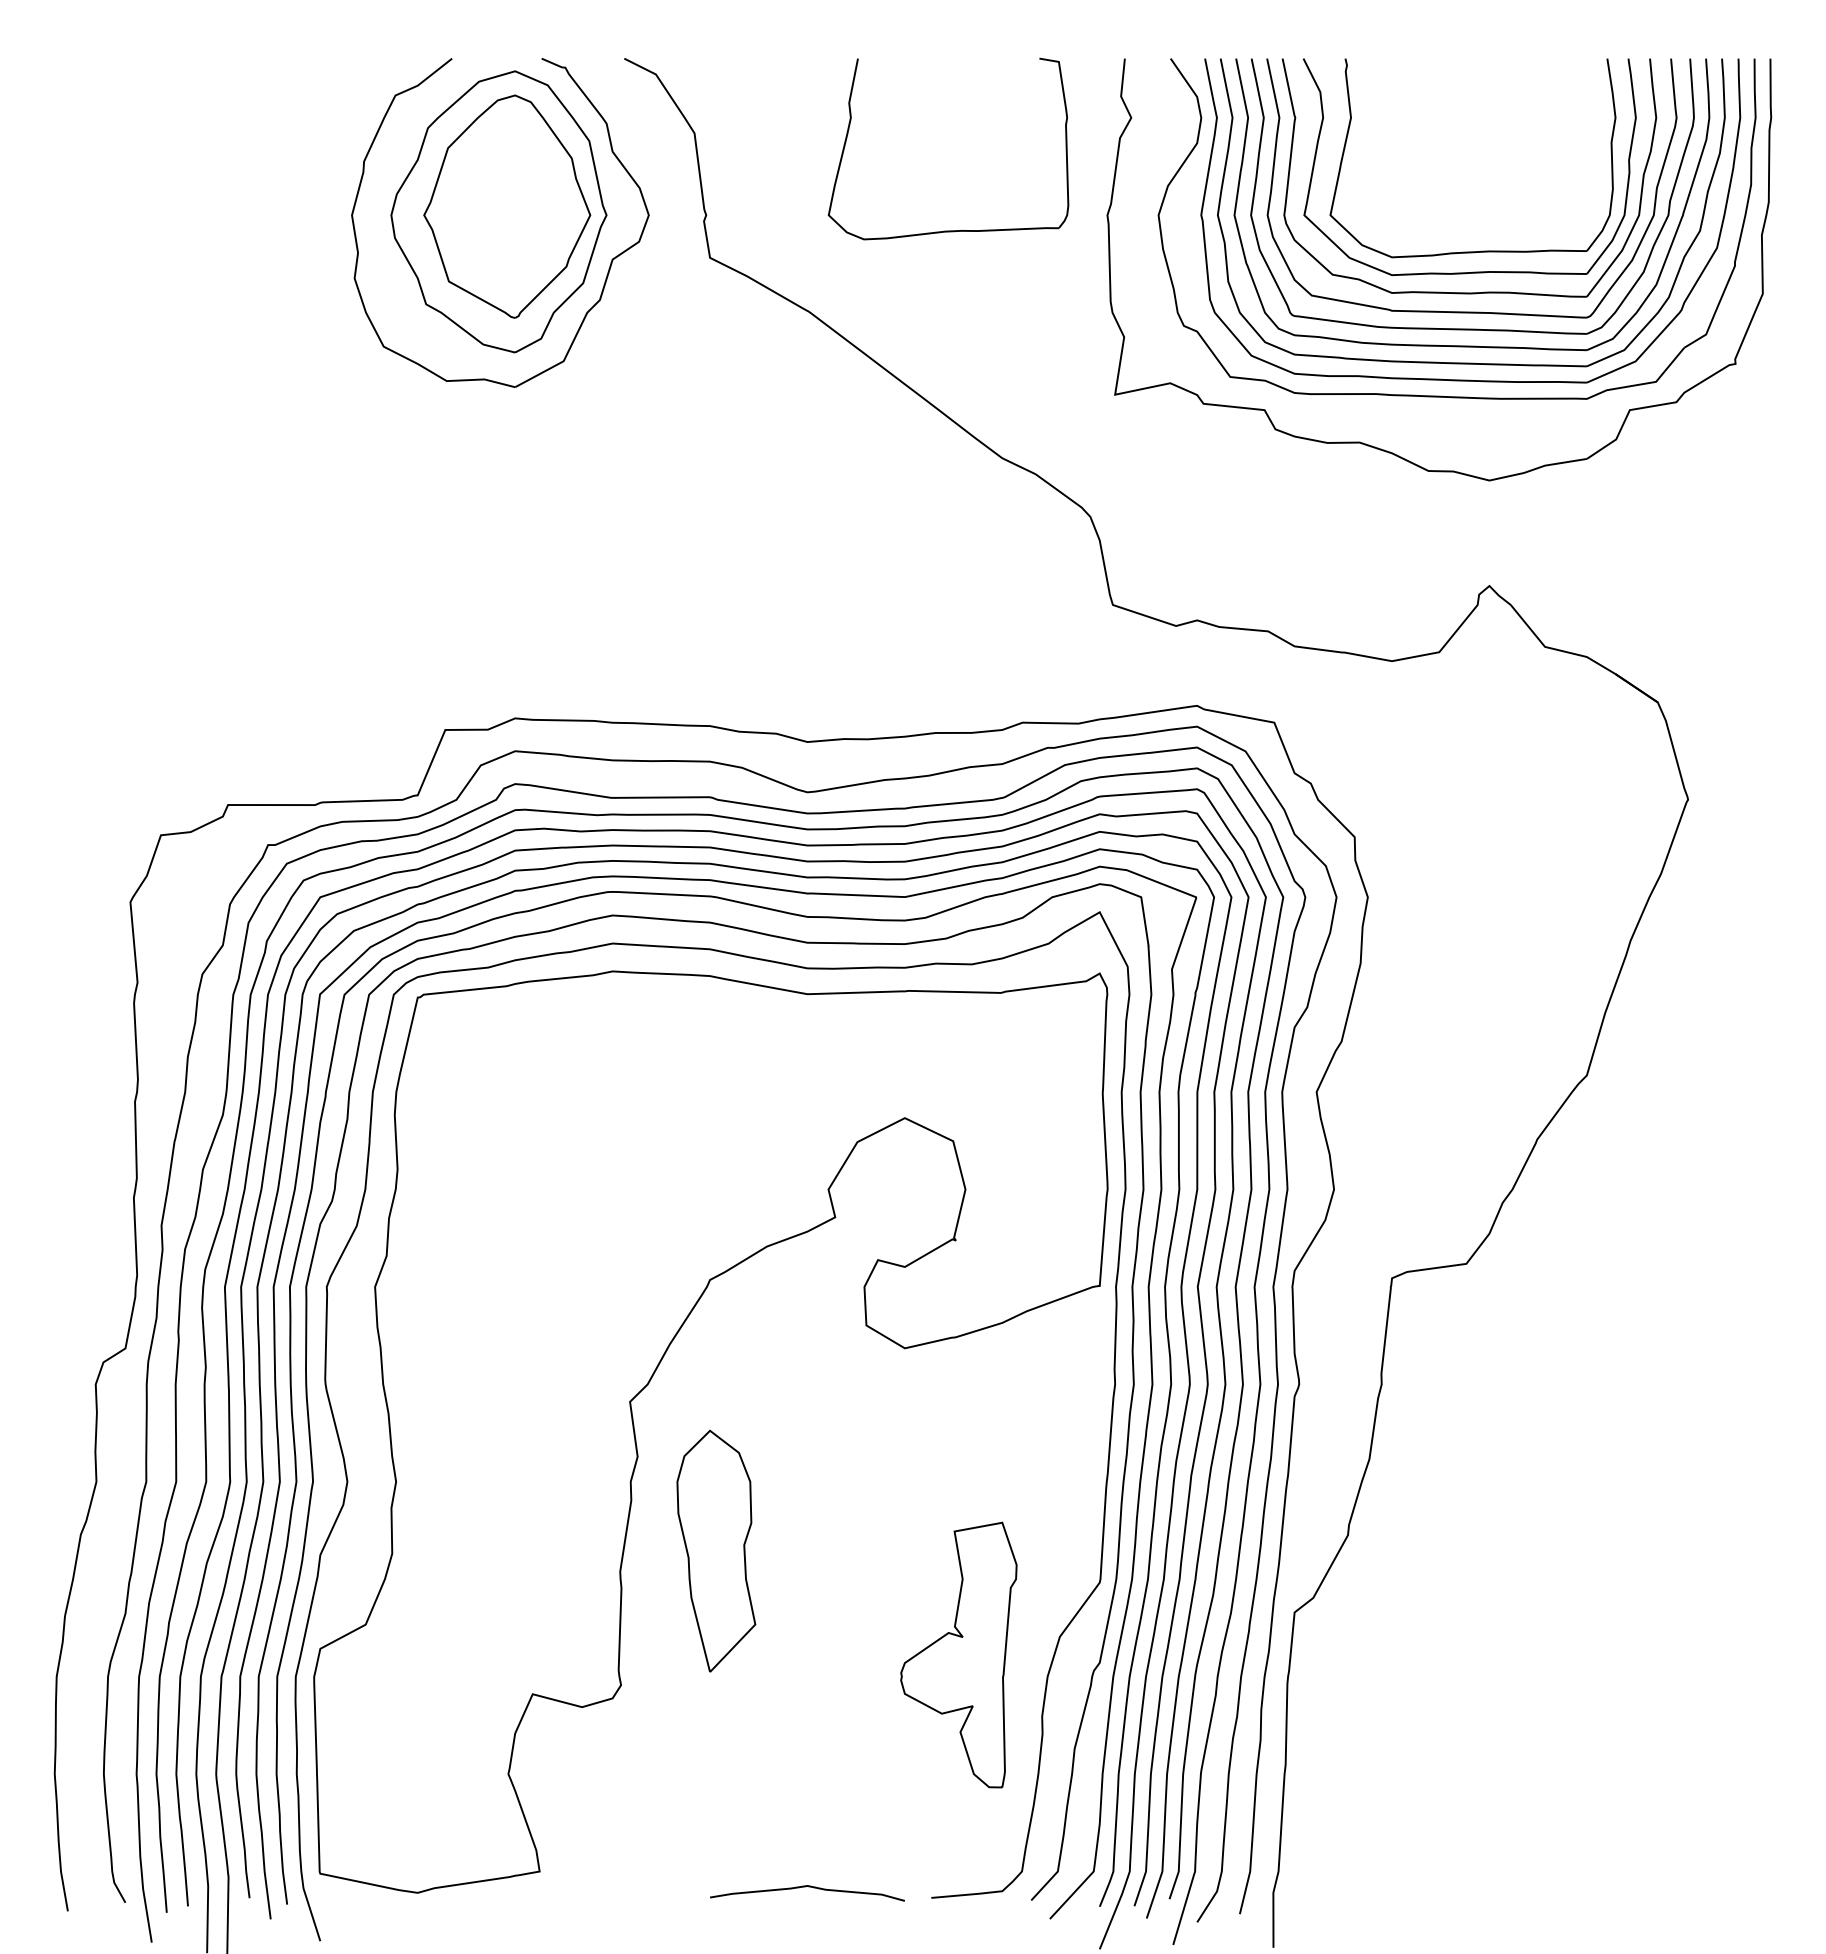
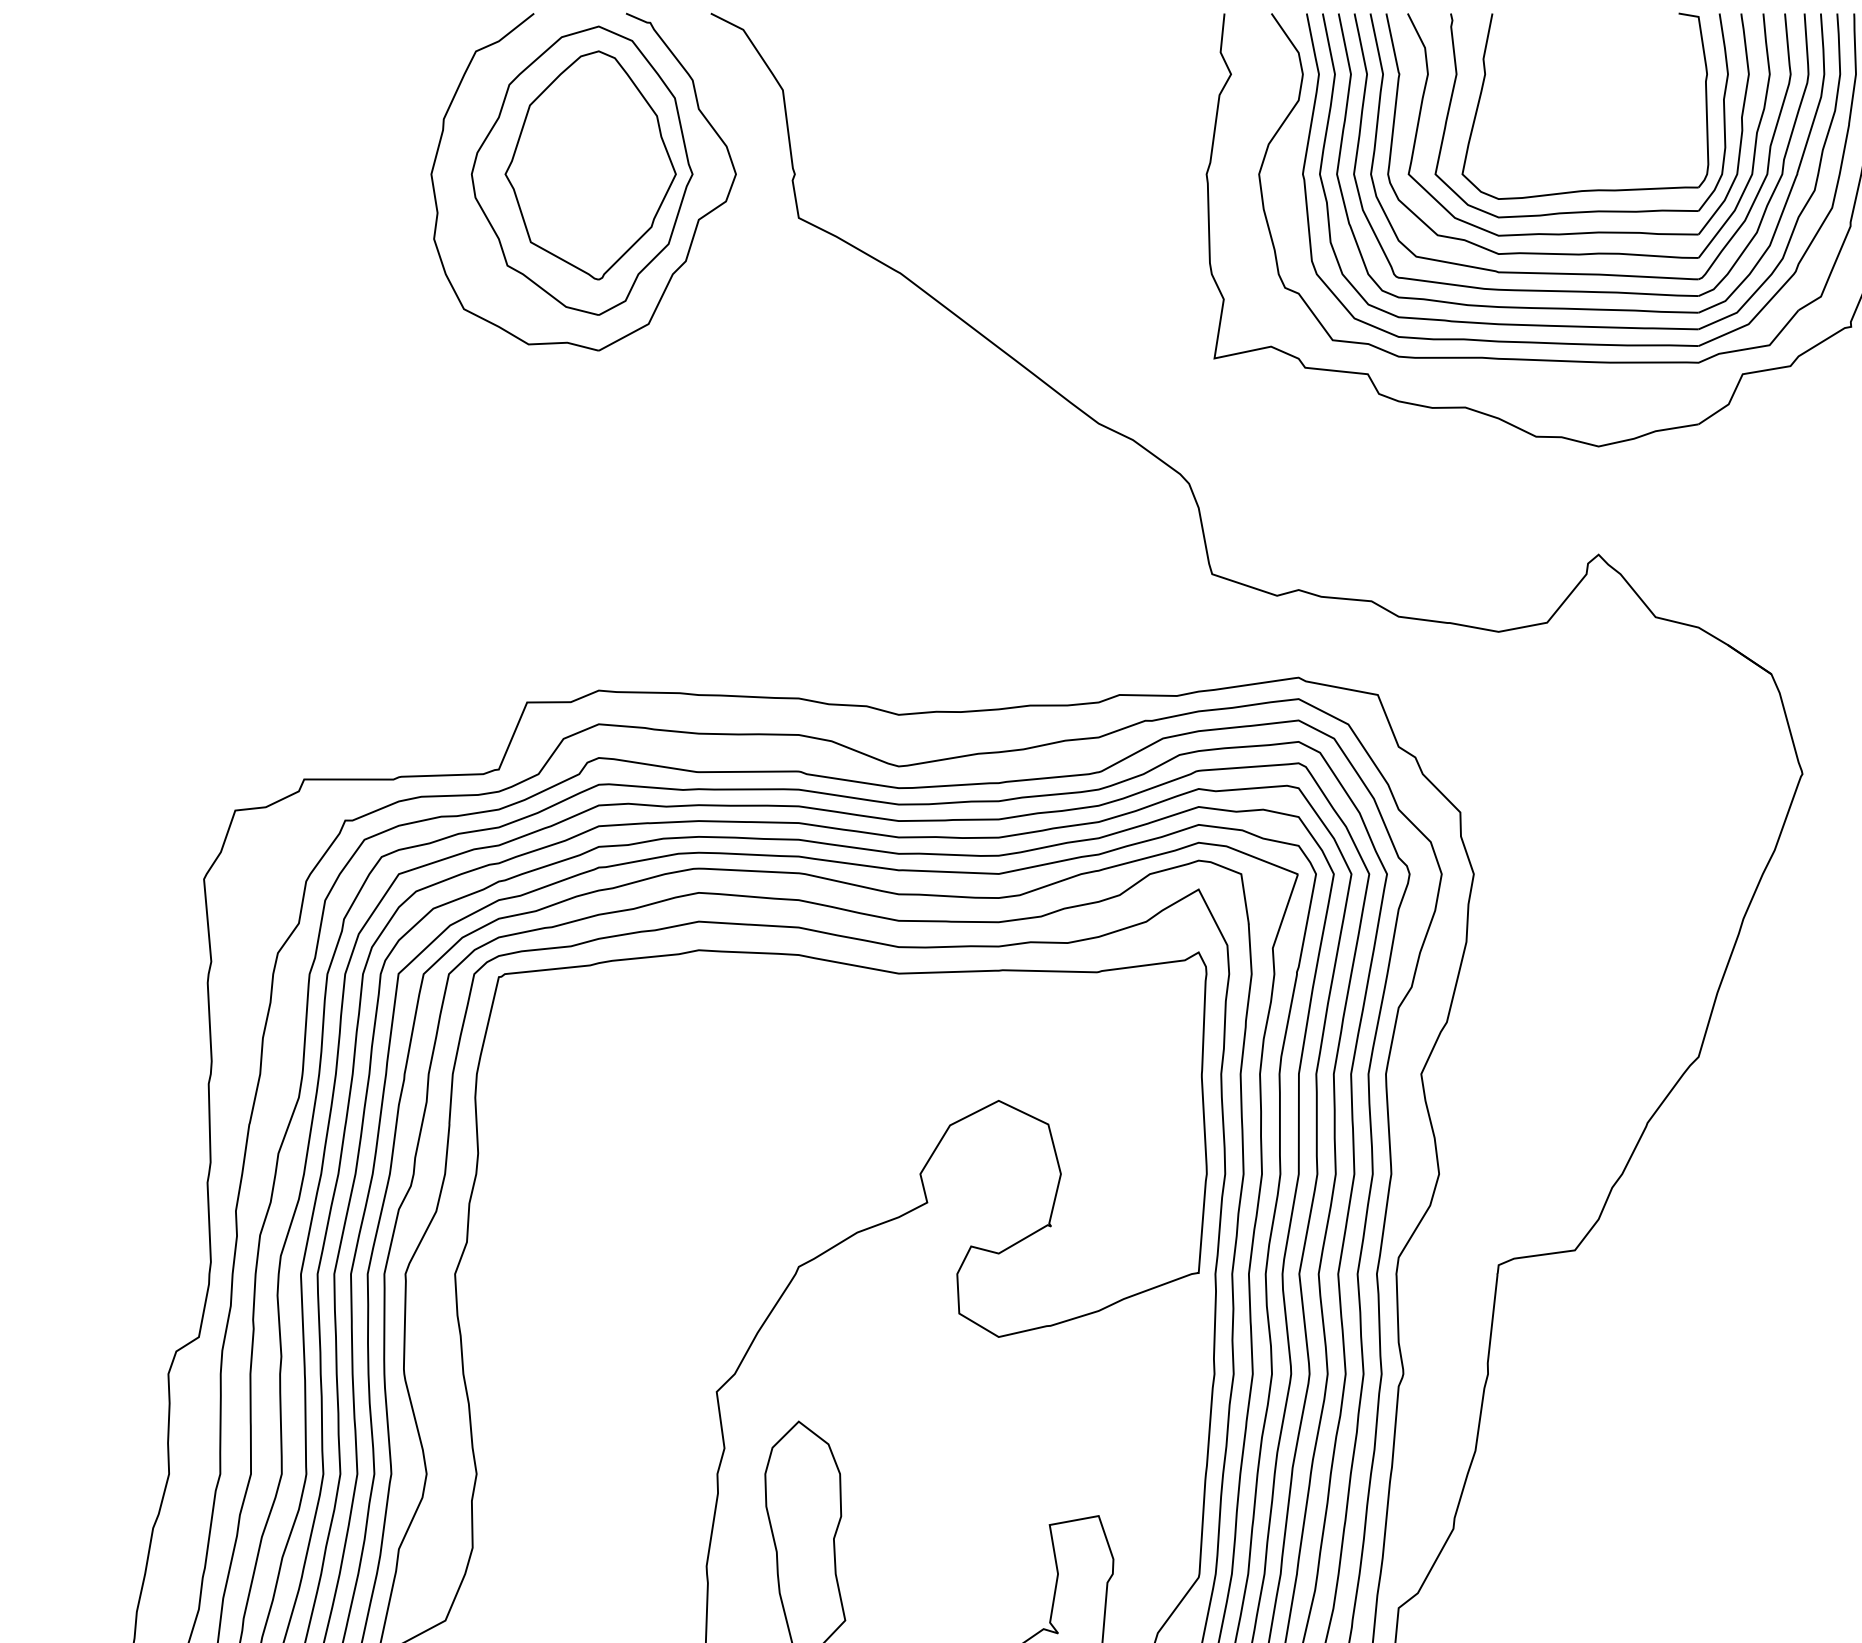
part: (948, 230) -> (1585, 189), moved

